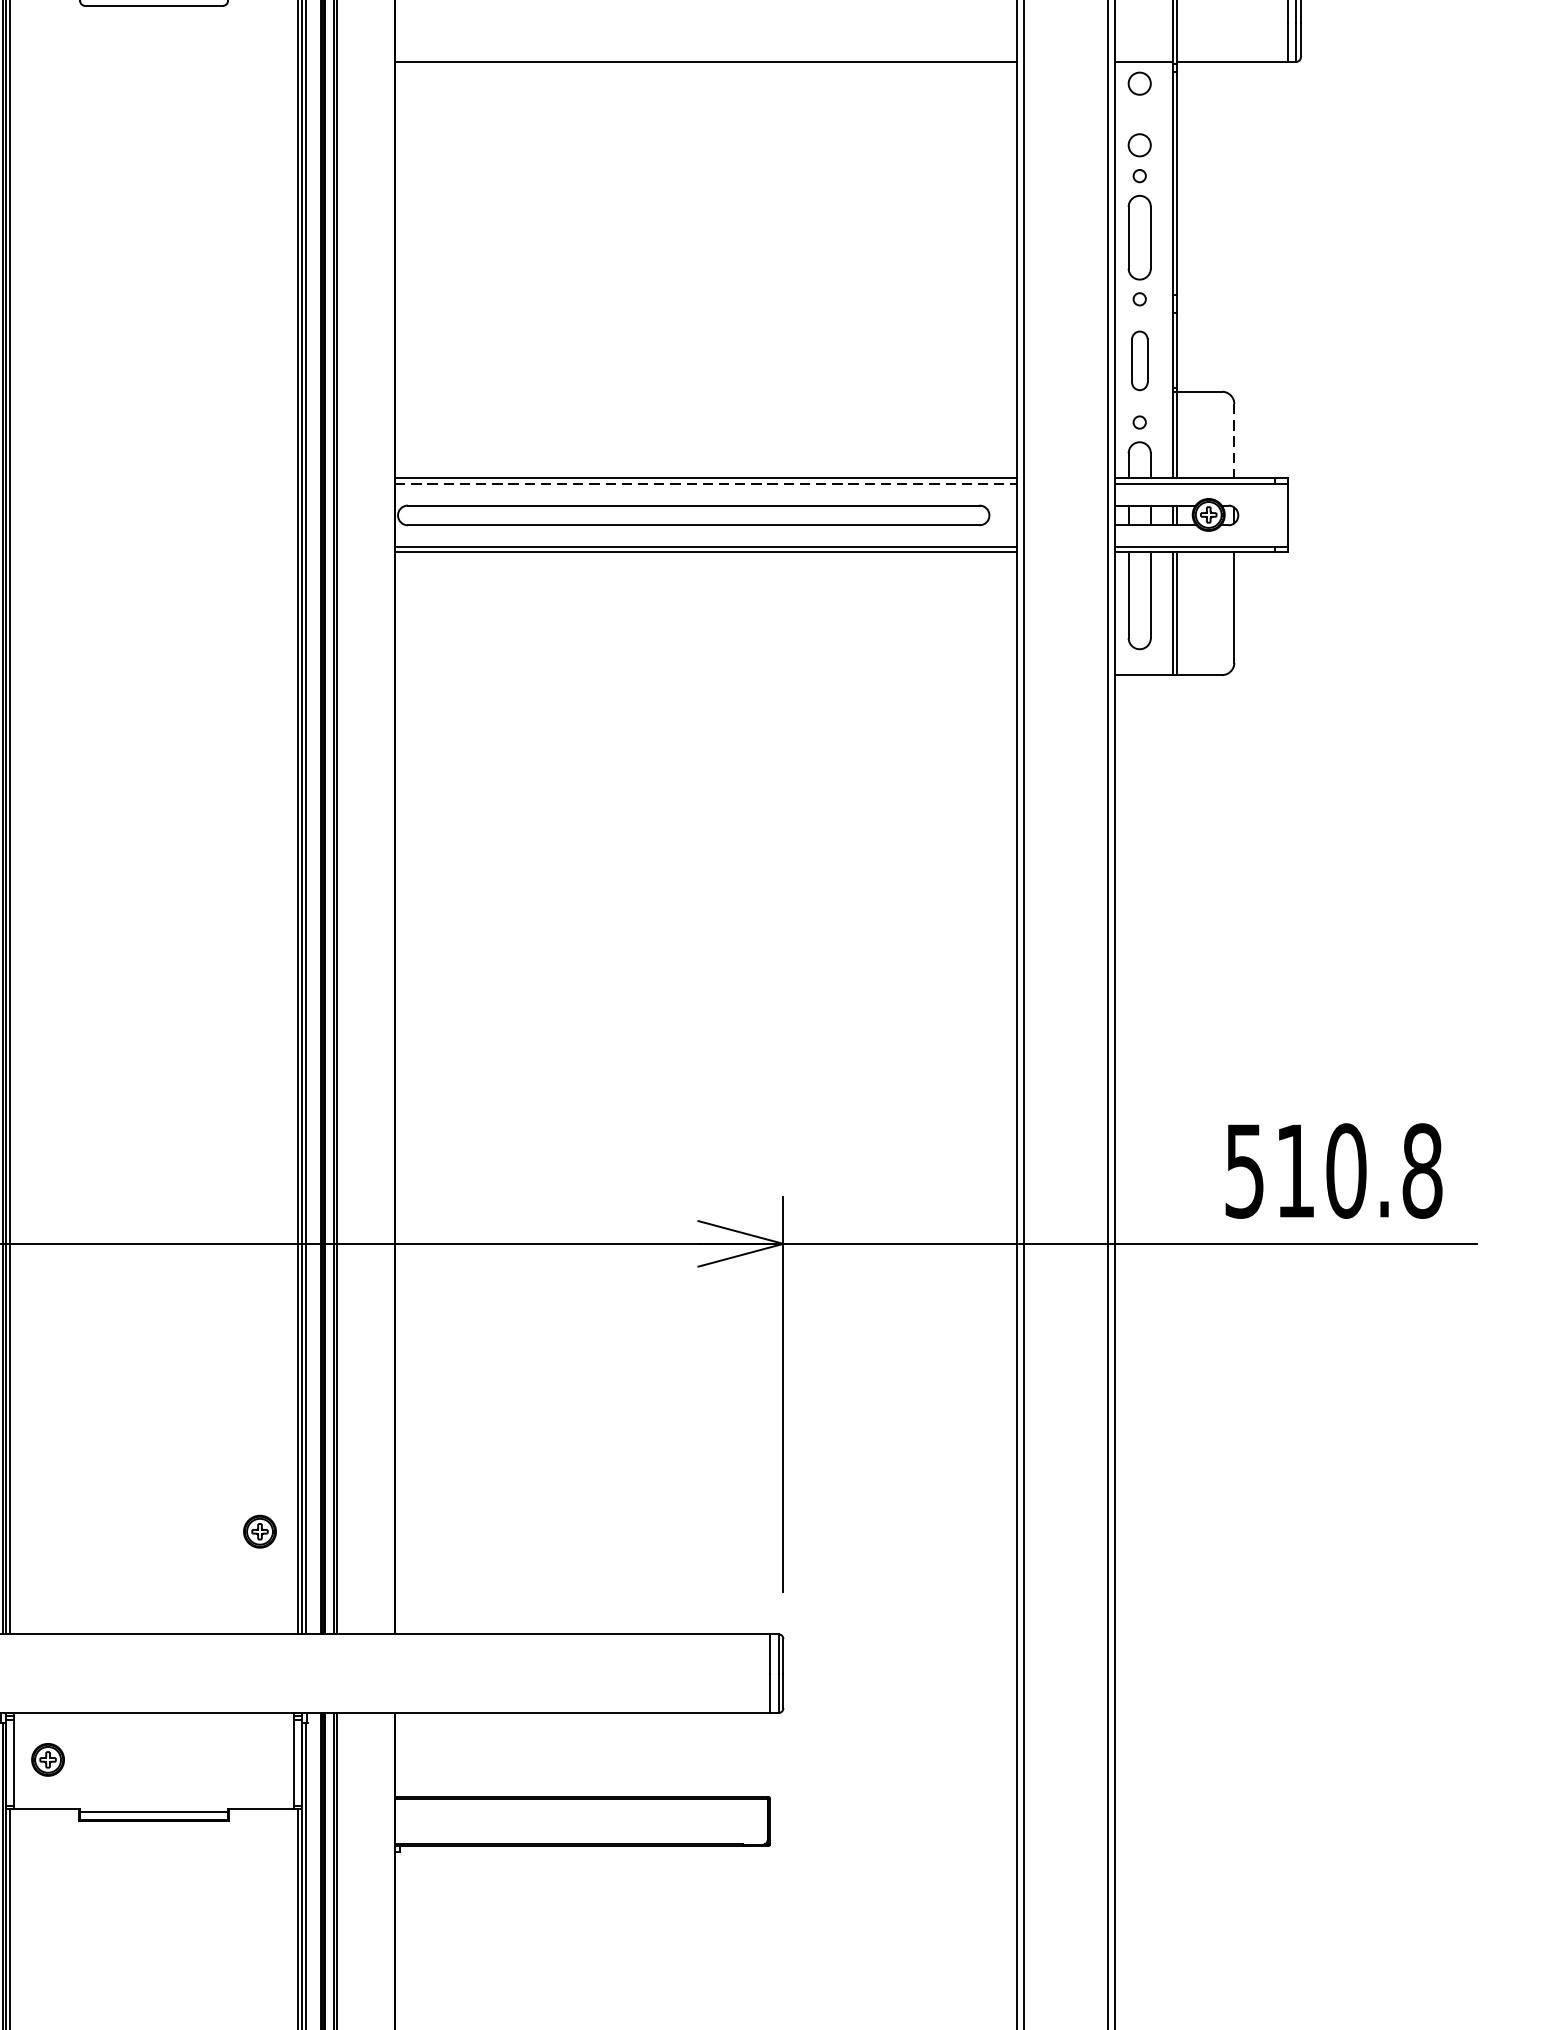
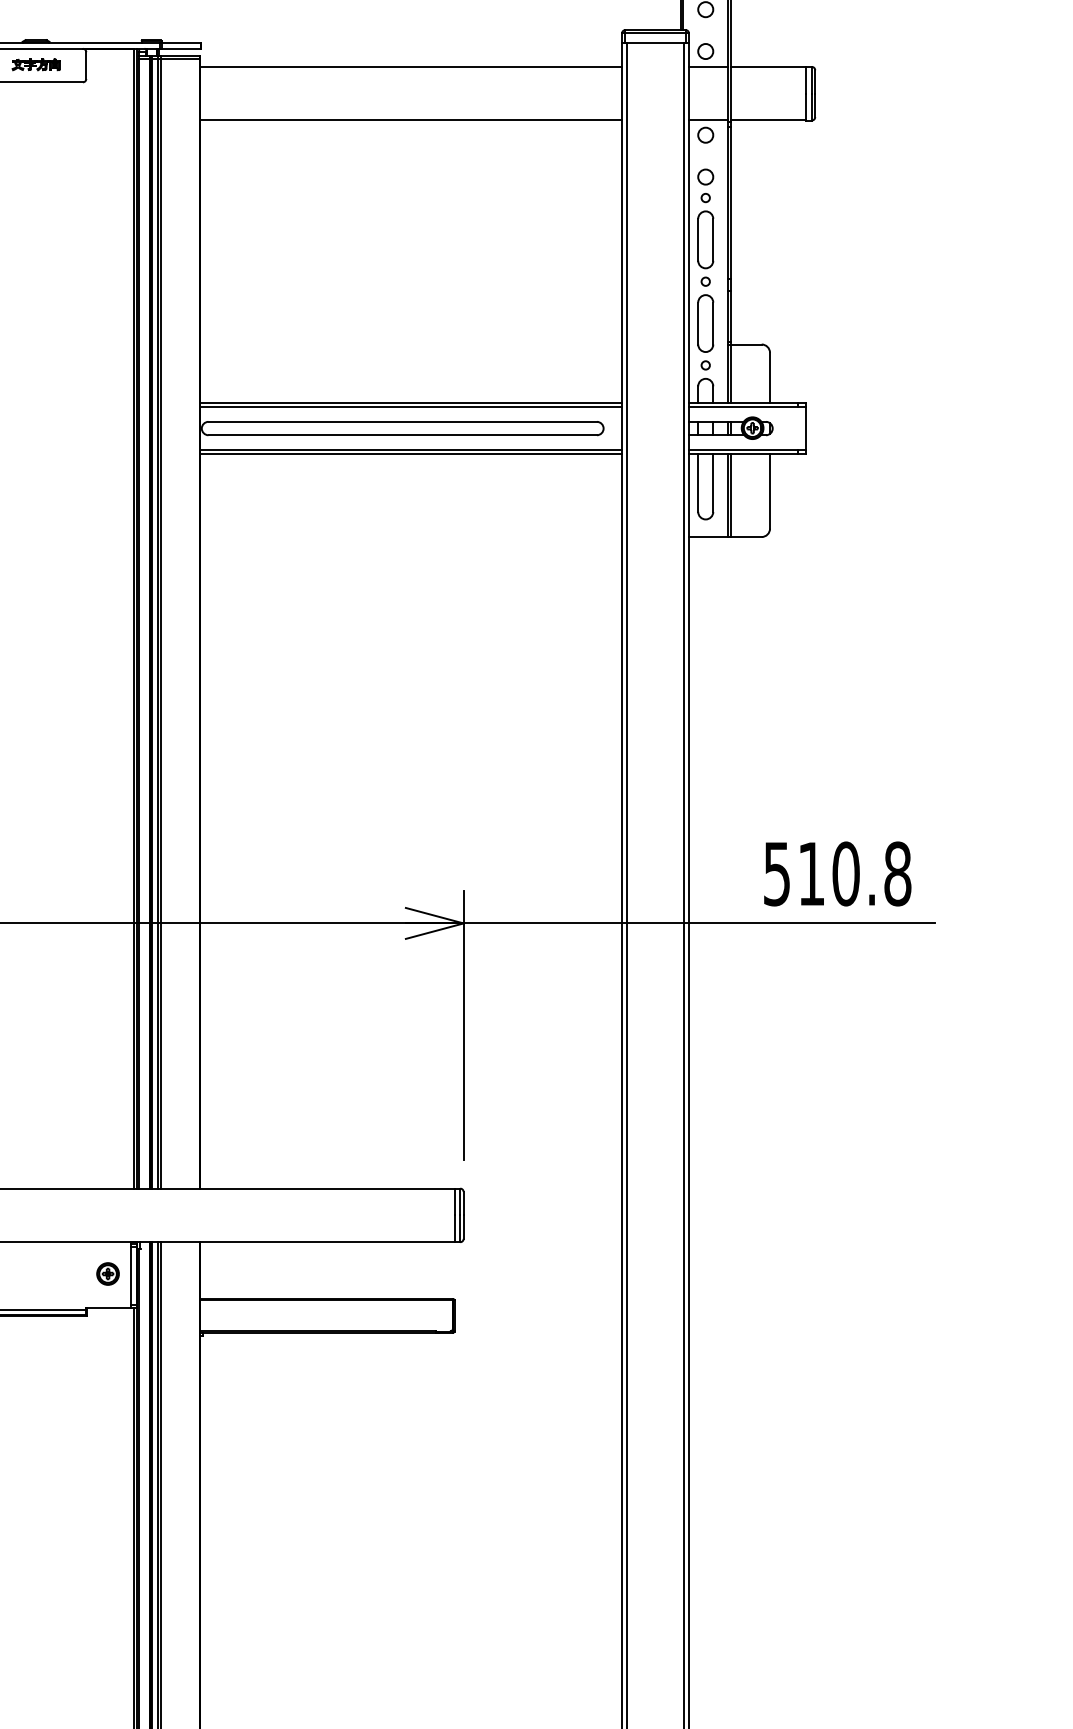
part: (1139, 360) -> (705, 323), size x1.43
line: (1235, 441) -> (770, 378), dashed -> solid
line: (706, 484) -> (411, 407), dashed -> solid
part: (259, 1530) -> (107, 1273), moved

